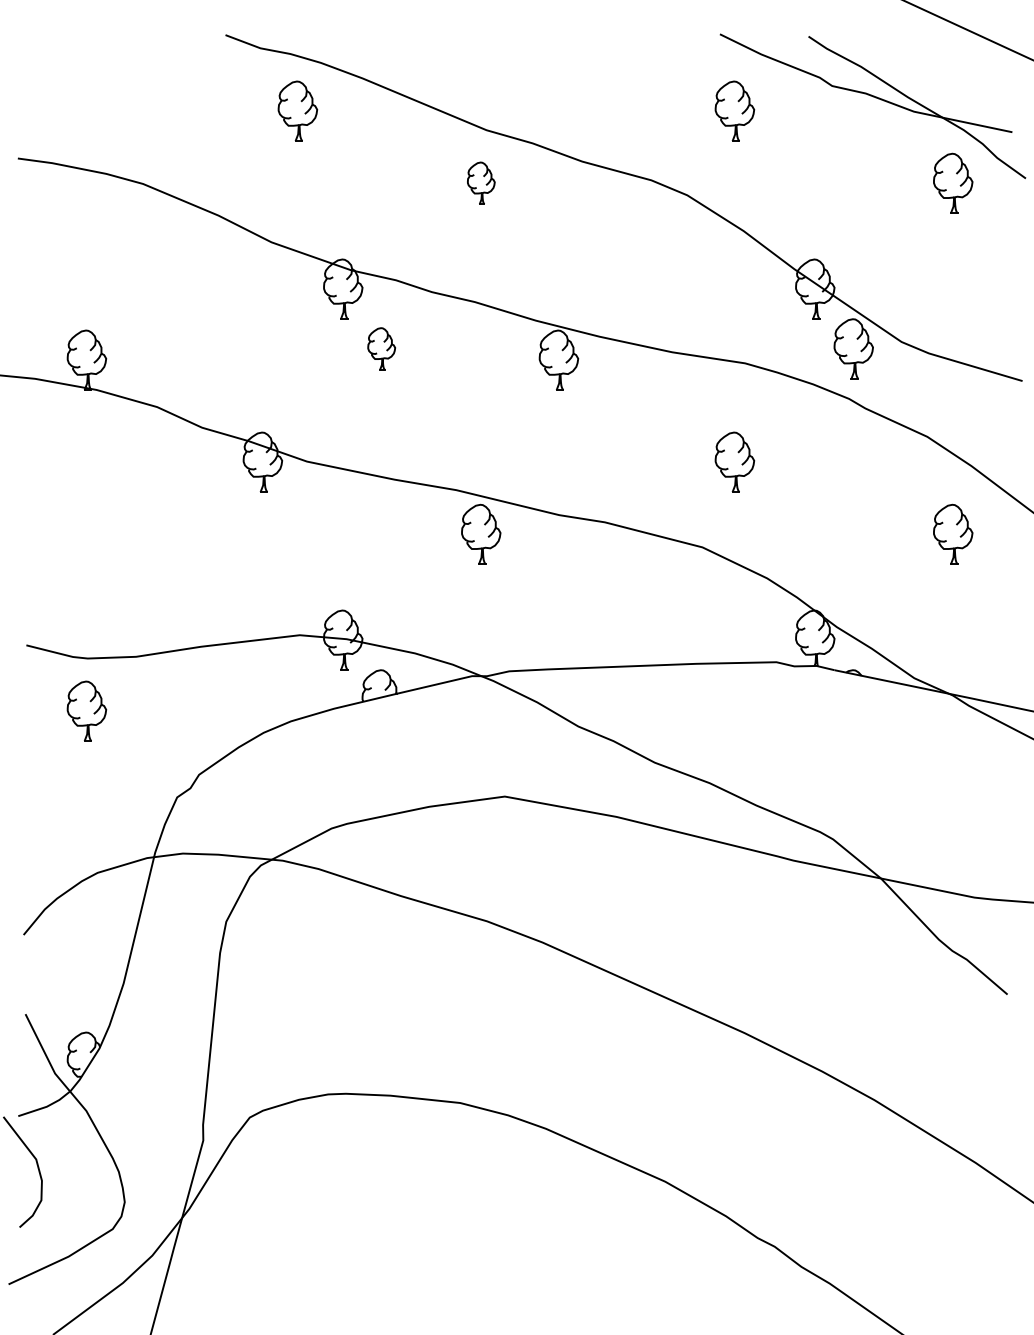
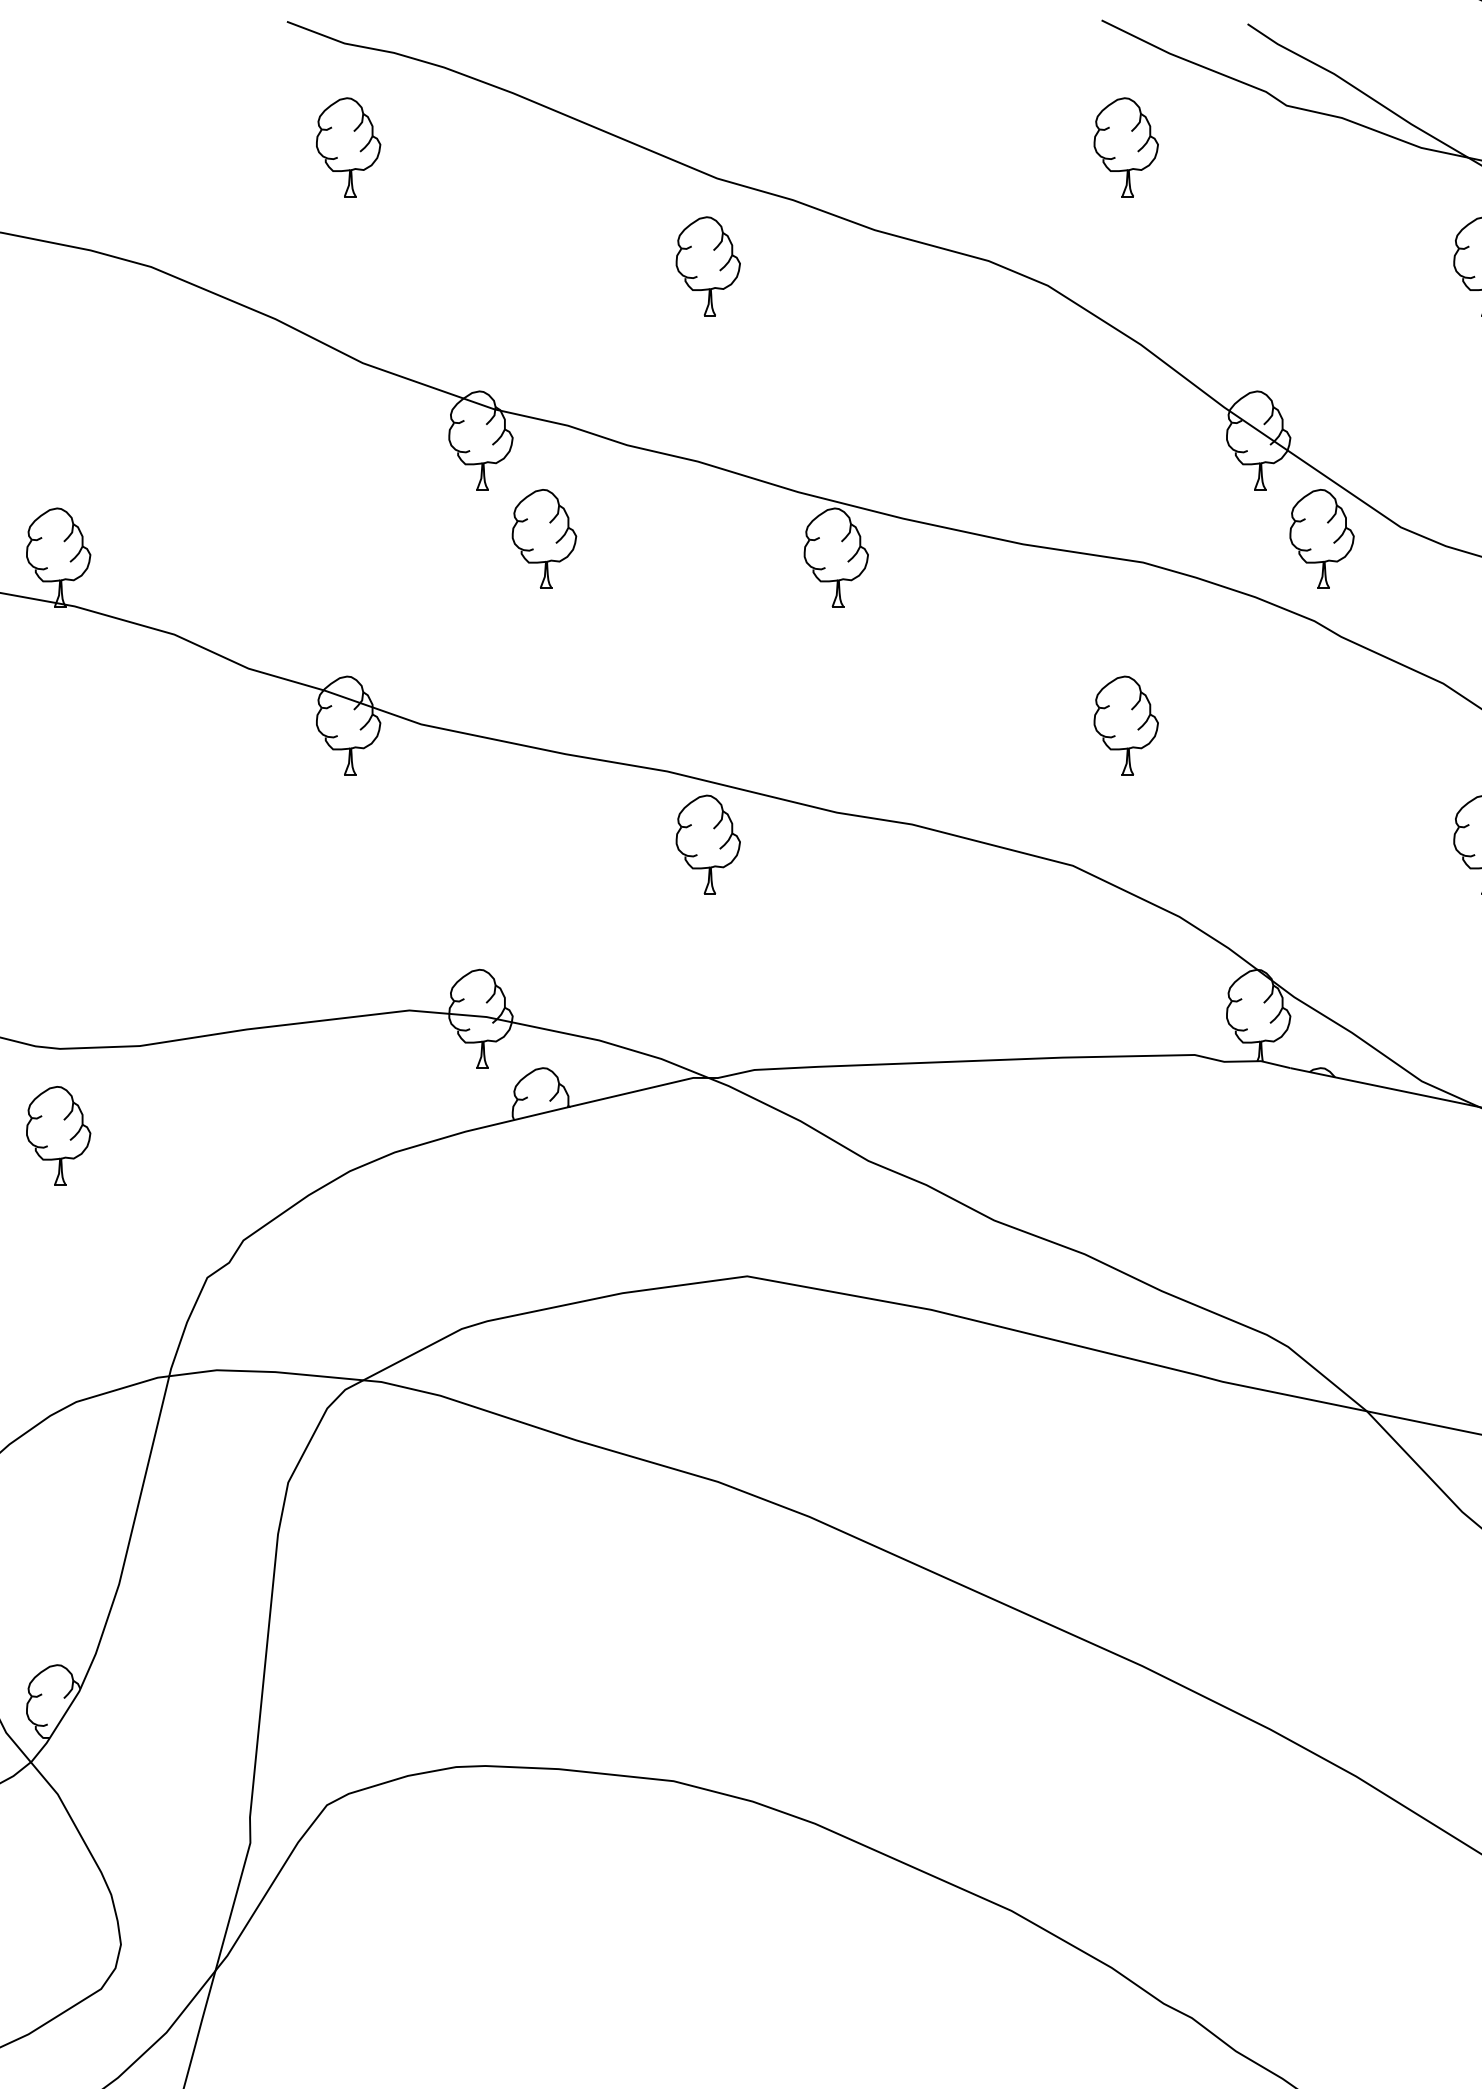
part: (297, 110) -> (347, 145), moved
part: (481, 182) -> (708, 264), size x1.43
part: (381, 348) -> (543, 538), size x1.43

